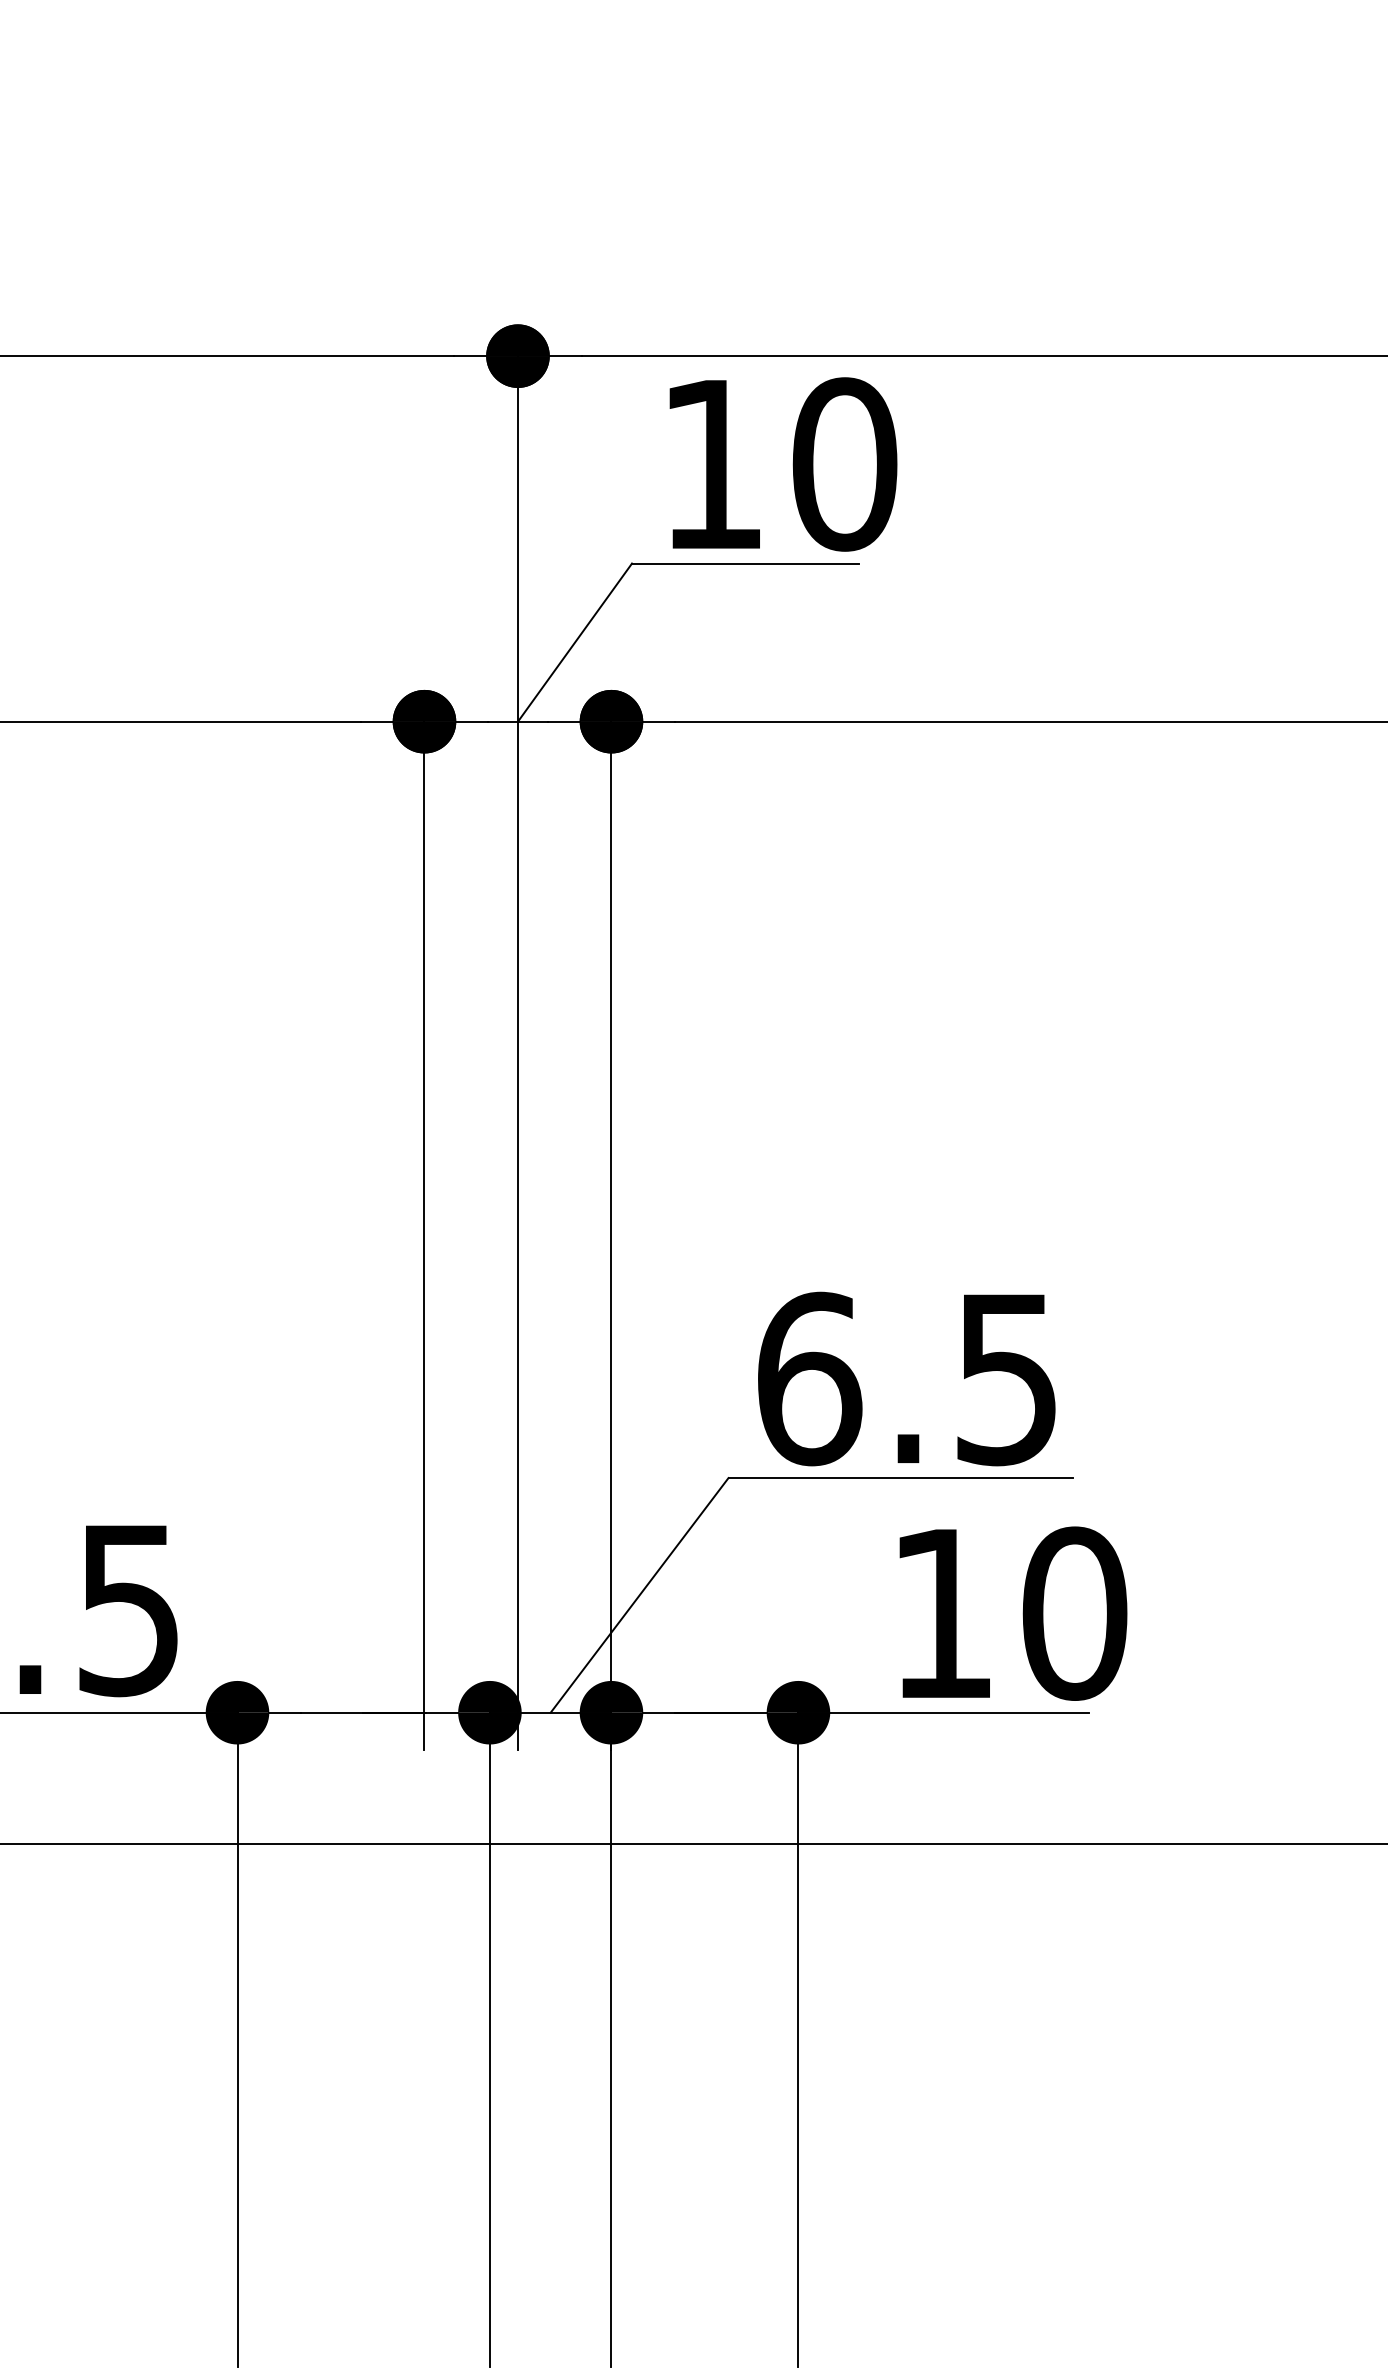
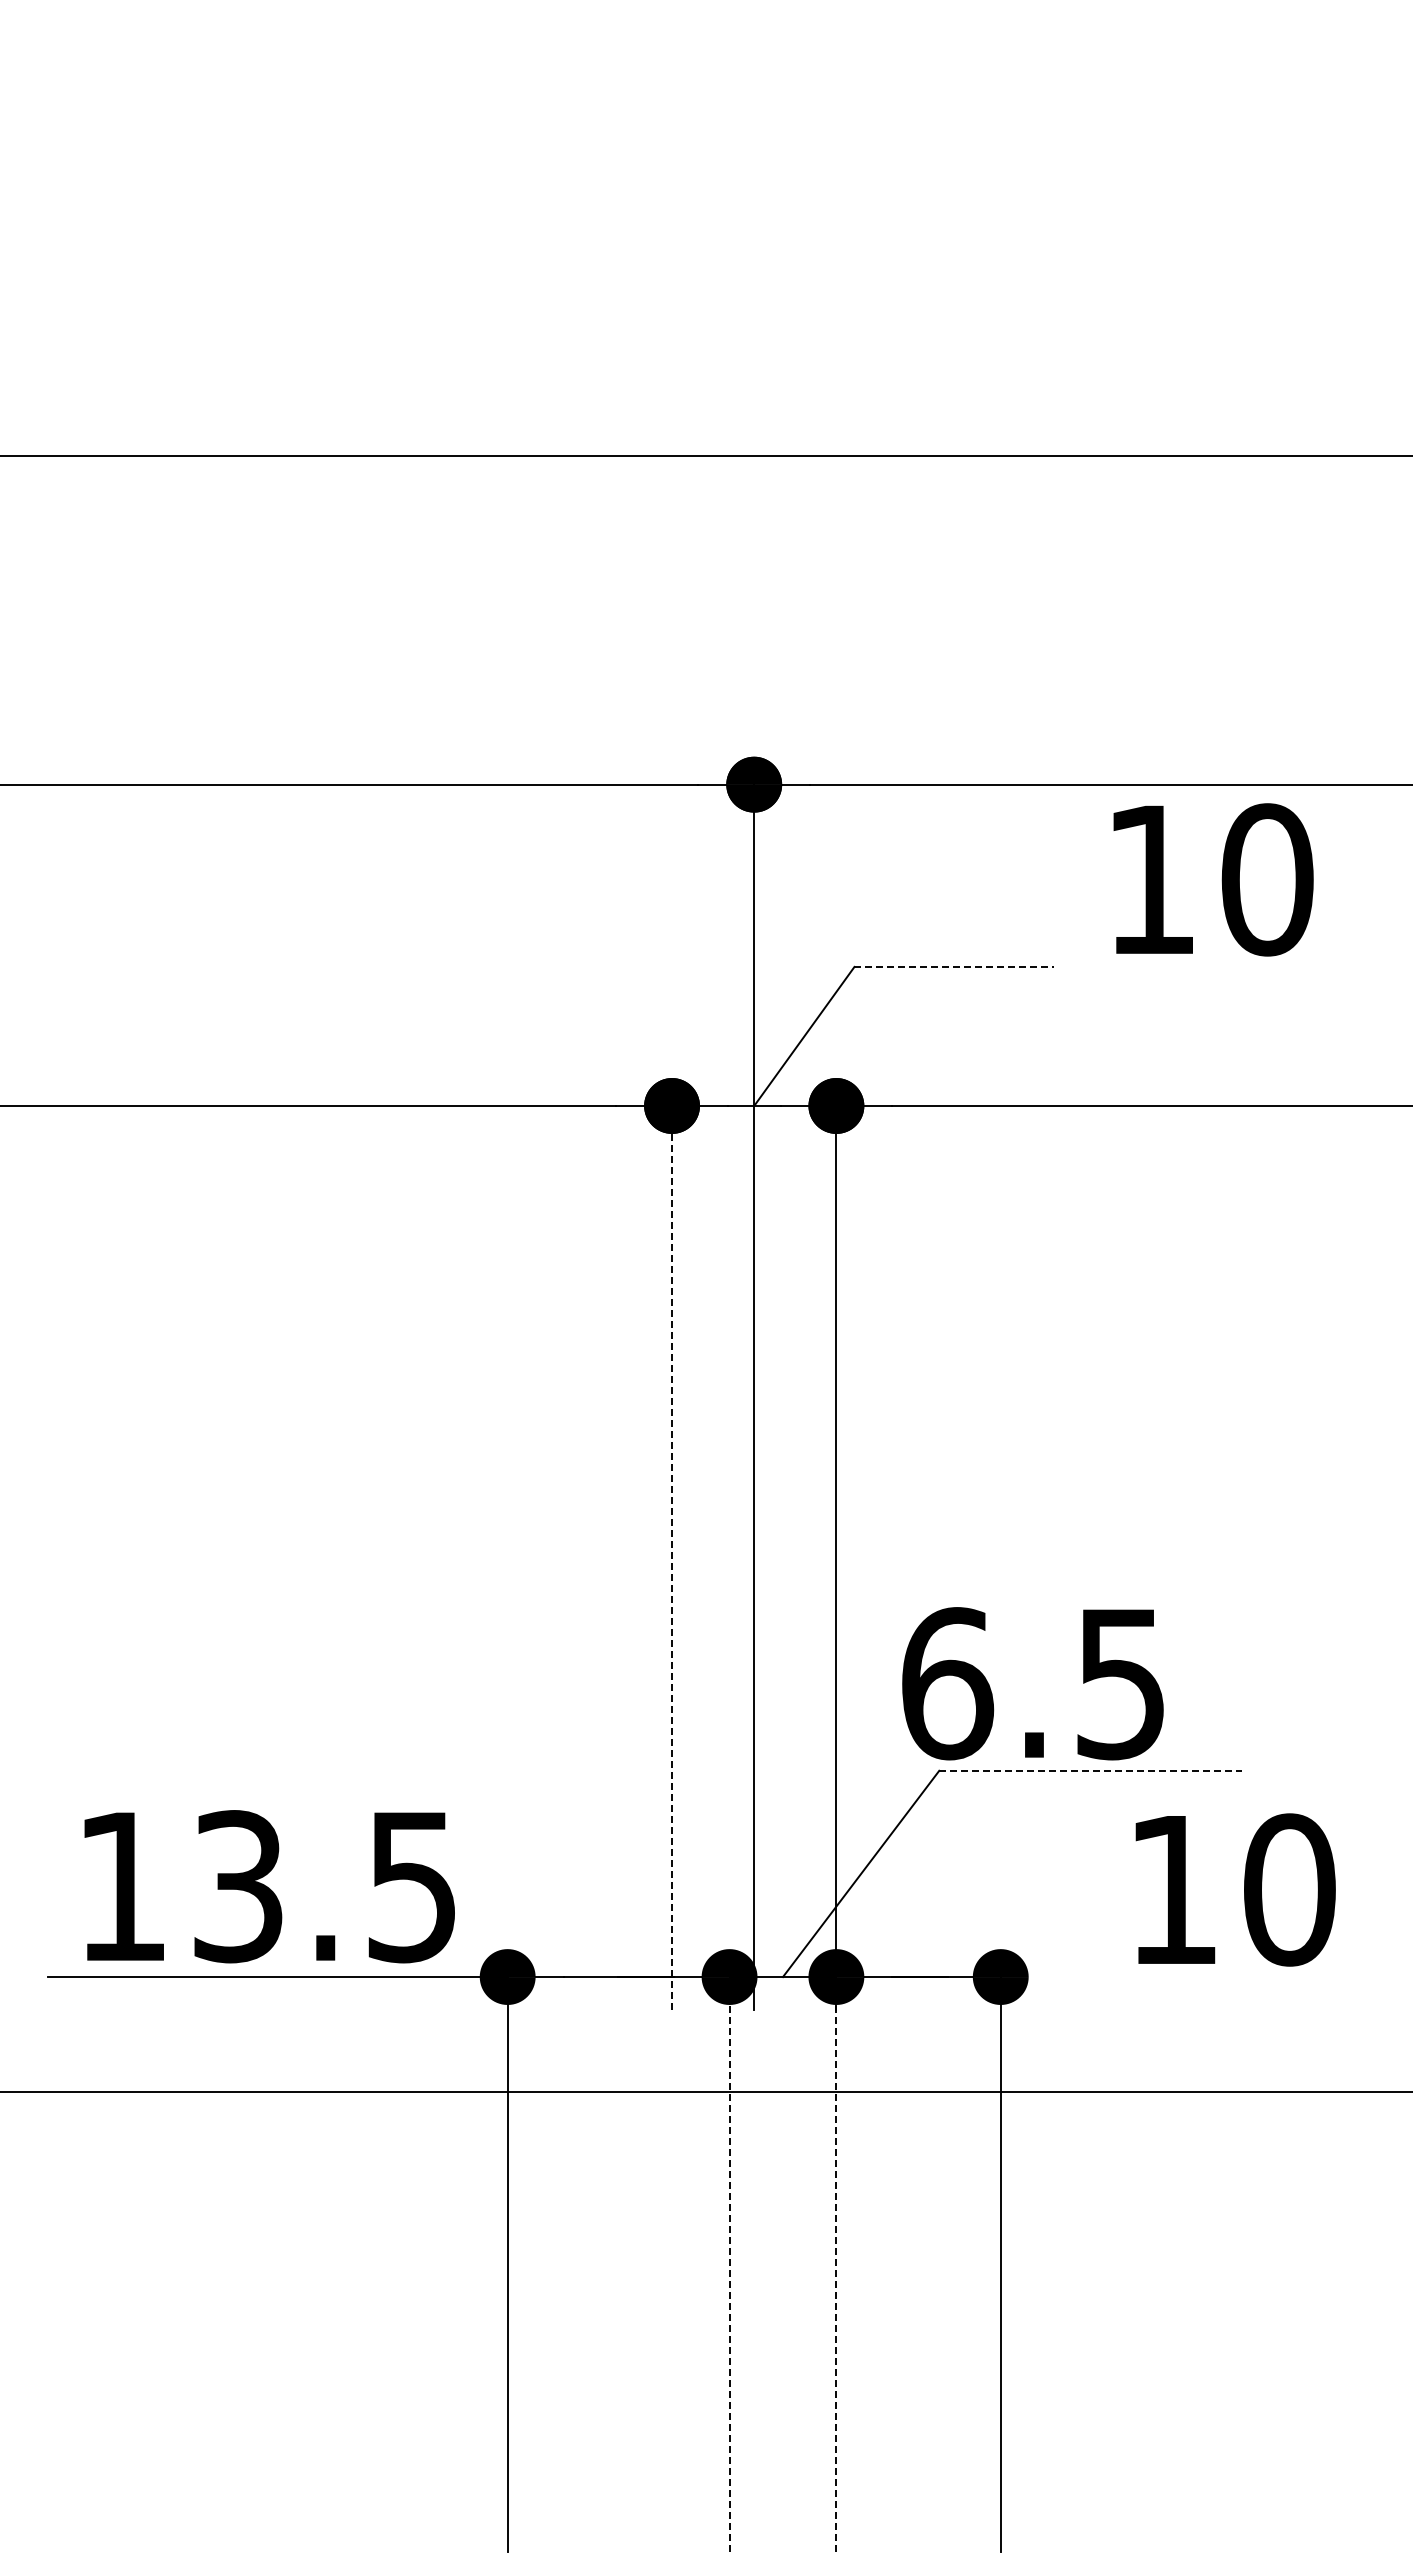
text: (783, 464) -> (1213, 879), moved
line: (745, 563) -> (954, 966), solid -> dashed
line: (425, 1226) -> (672, 1549), solid -> dashed
text: (906, 1378) -> (1032, 1683), moved
line: (900, 1477) -> (1090, 1770), solid -> dashed
text: (1013, 1613) -> (1235, 1889), moved
line: (943, 1713) -> (1128, 1977), removed
line: (489, 2030) -> (729, 2256), solid -> dashed
line: (611, 2030) -> (836, 2256), solid -> dashed

